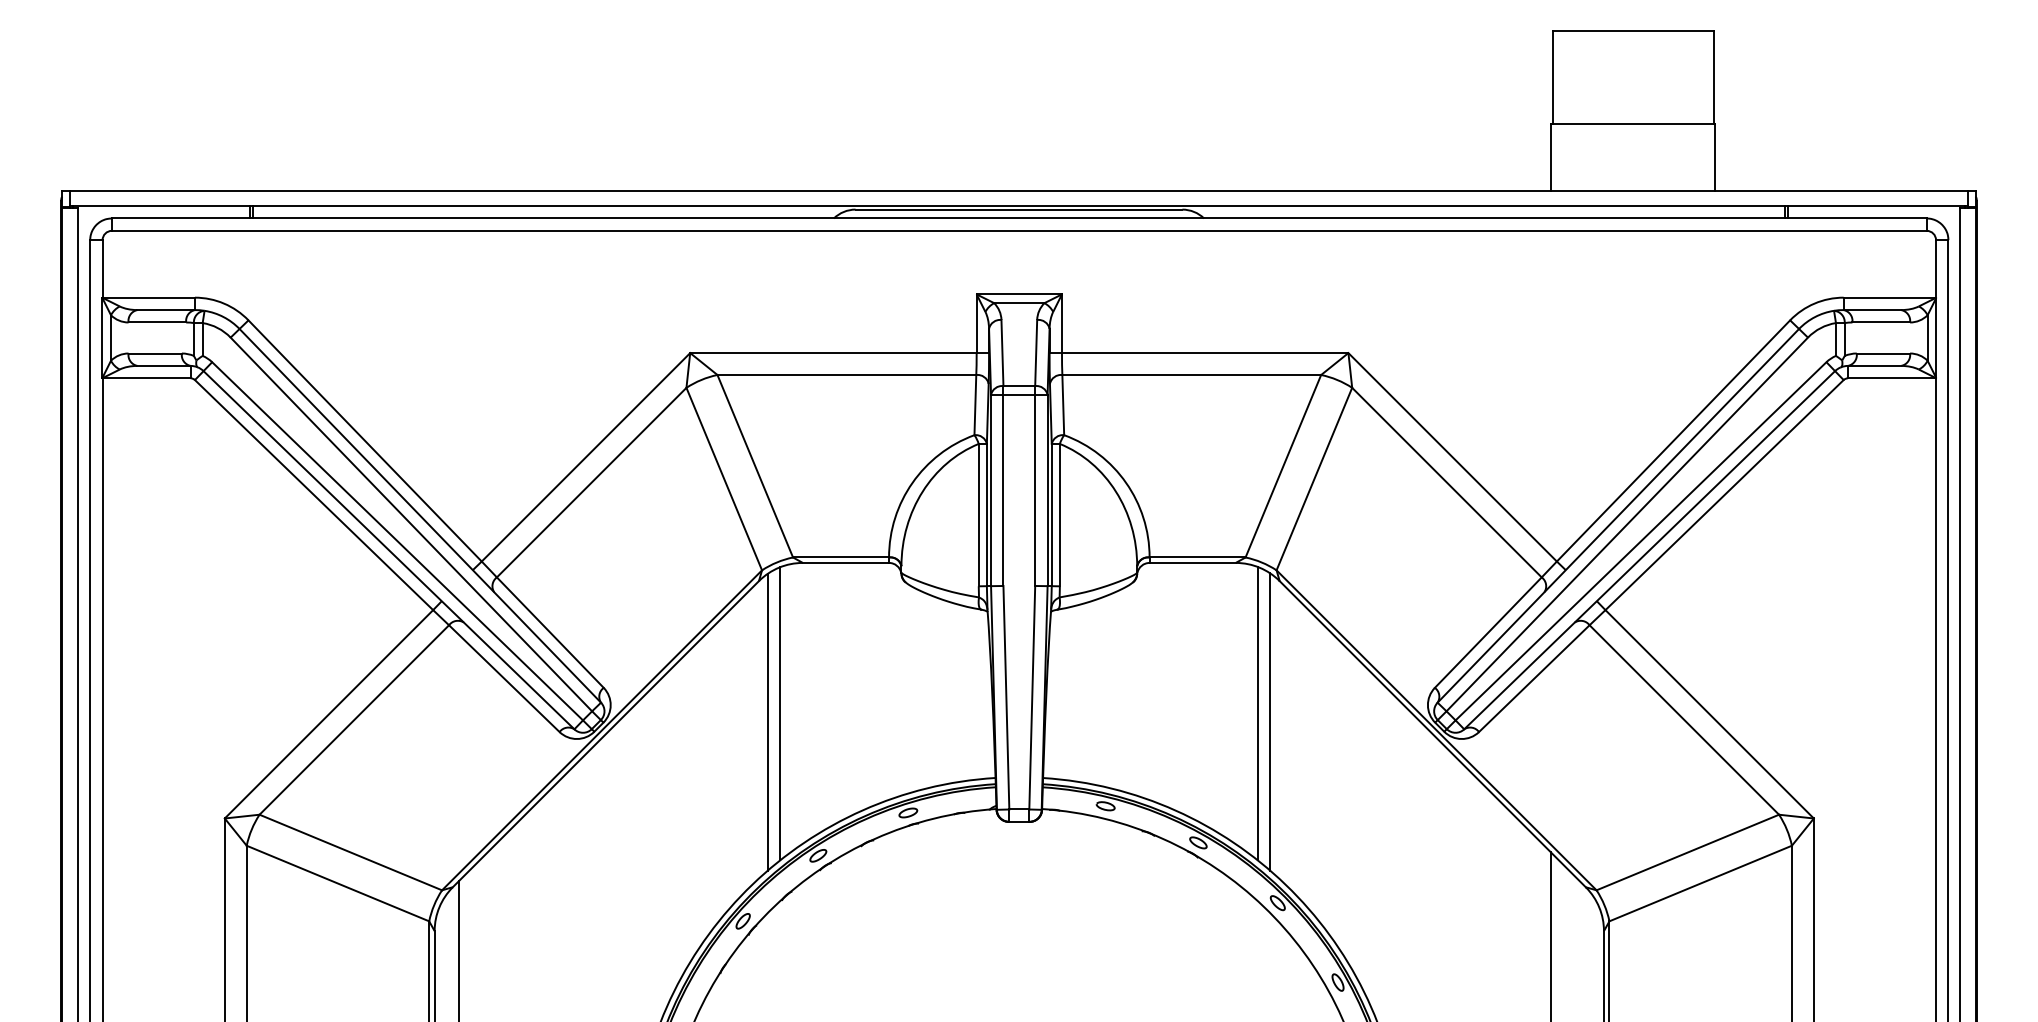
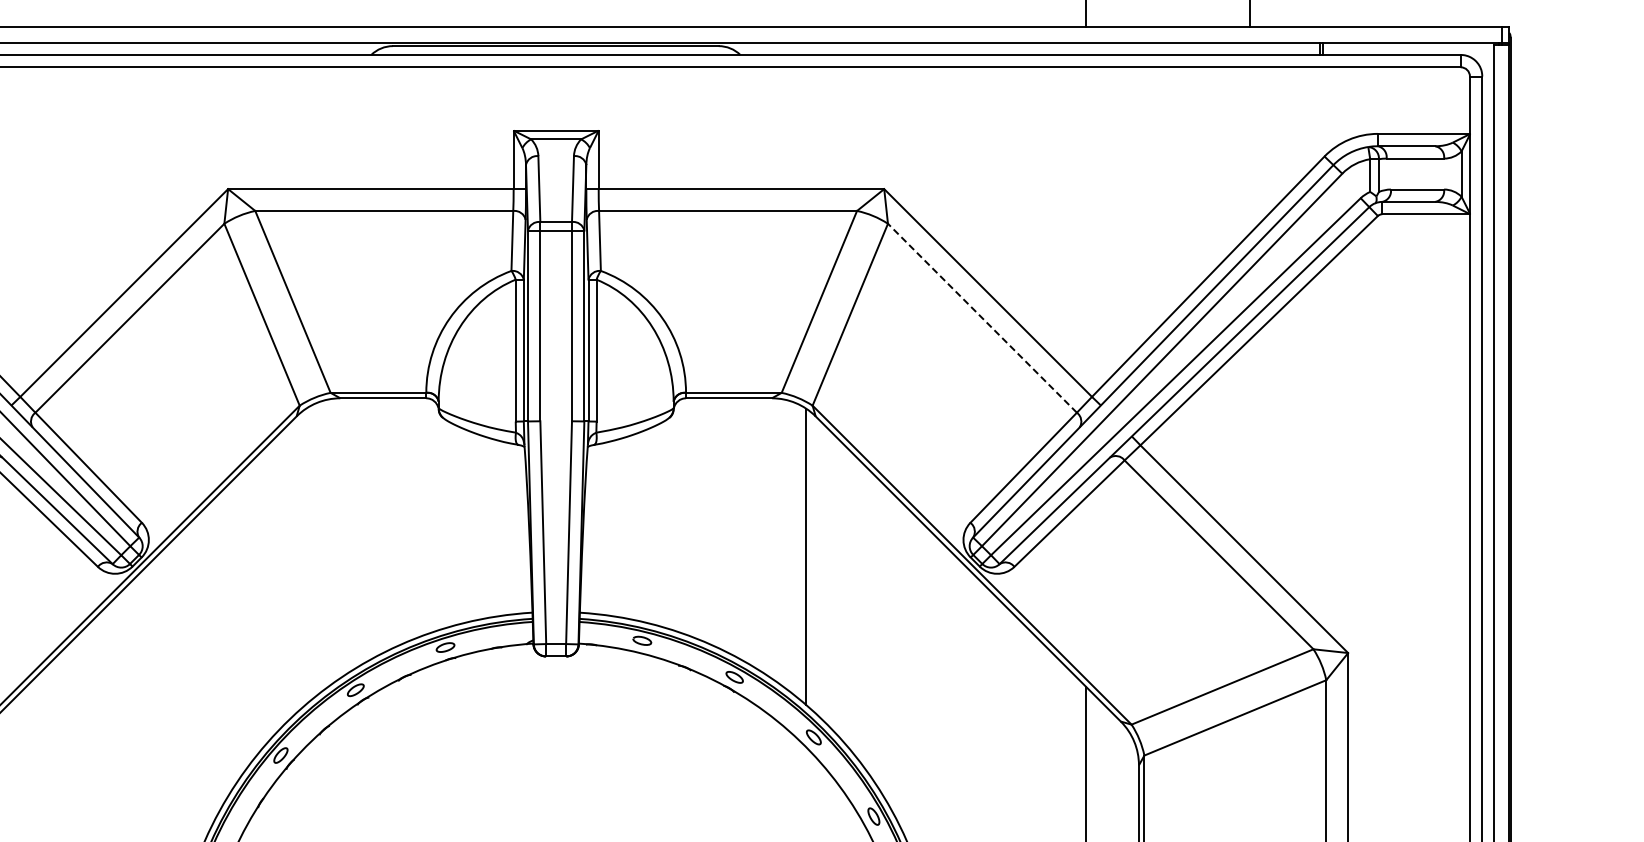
line: (1446, 482) -> (981, 318), solid -> dashed
line: (780, 713) -> (318, 548), removed
line: (1257, 713) -> (793, 548), removed
line: (767, 721) -> (305, 556), removed

